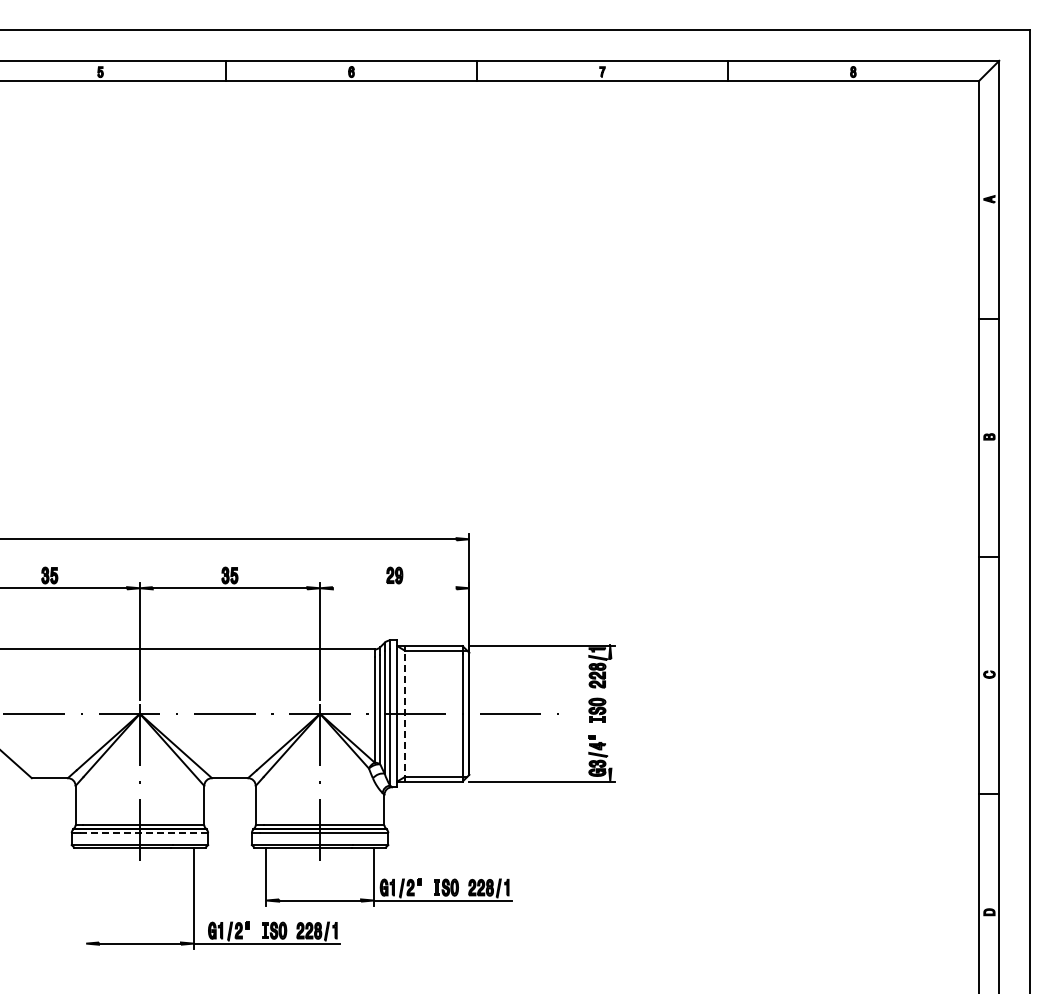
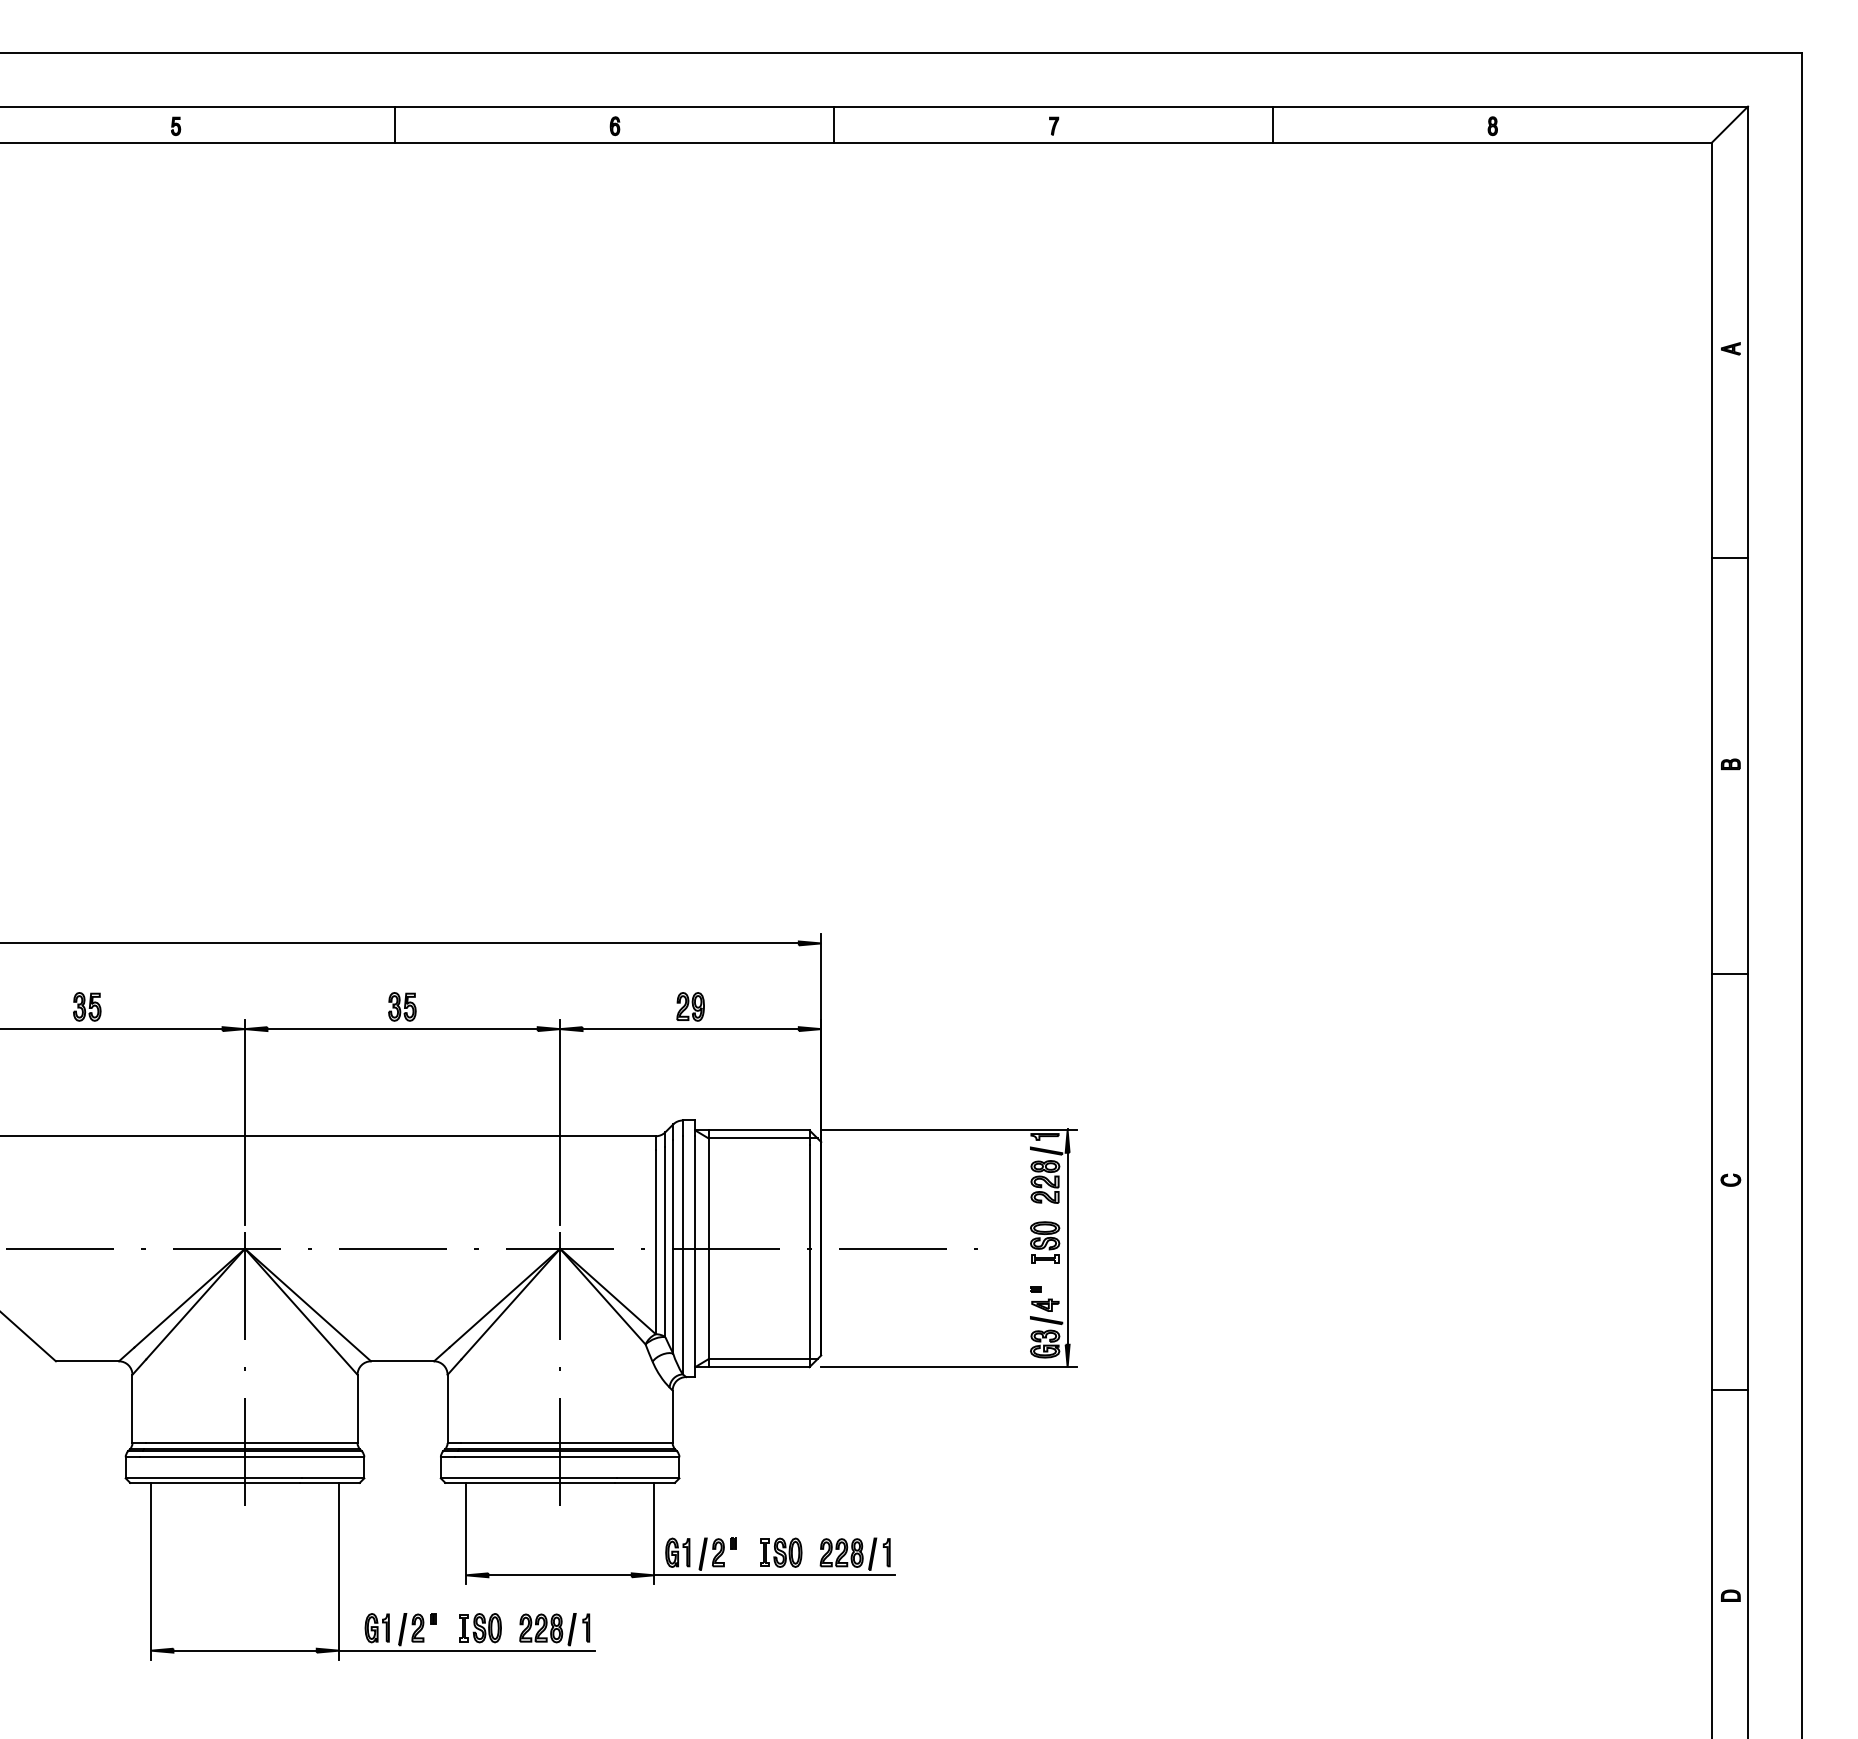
line: (394, 588) -> (690, 1029), added
line: (405, 713) -> (709, 1248), dashed -> solid
line: (610, 713) -> (1068, 1248), added
line: (144, 833) -> (252, 1458), dashed -> solid
line: (86, 897) -> (151, 1570), added

